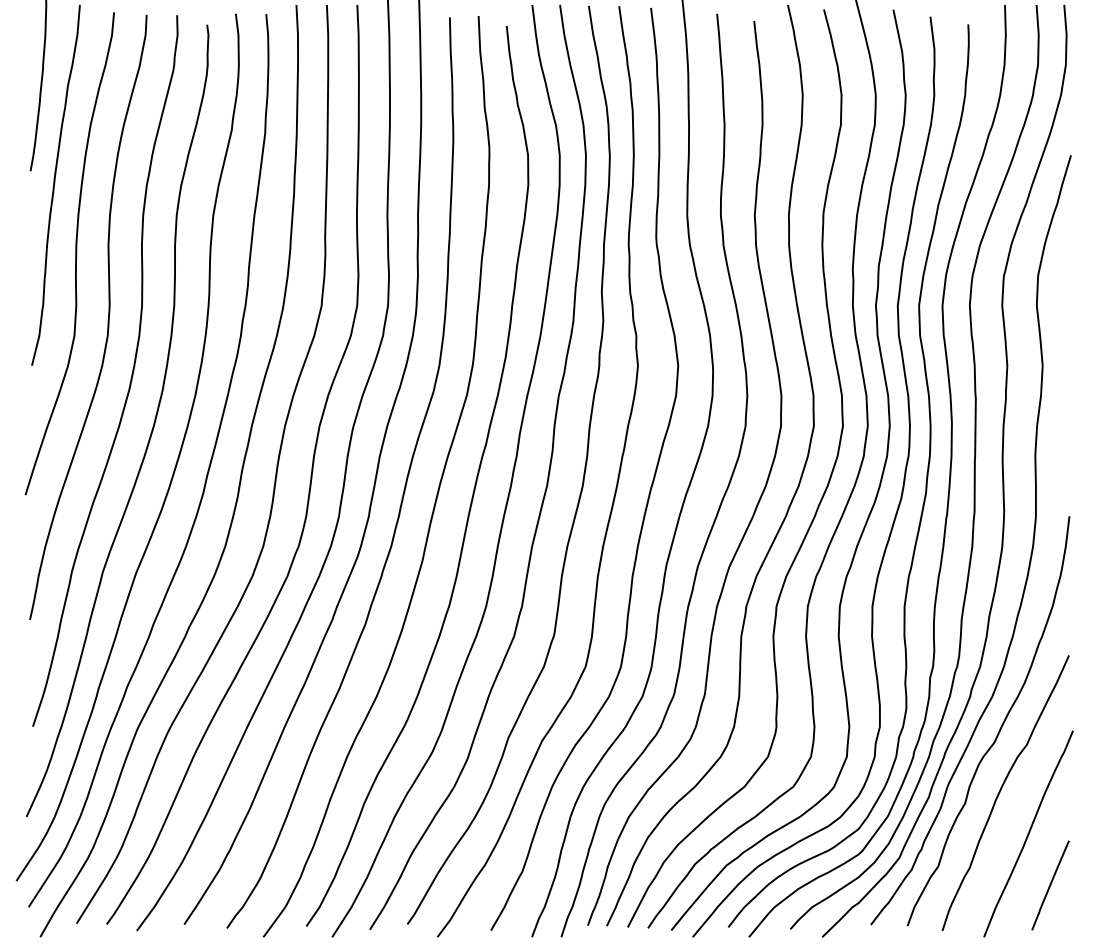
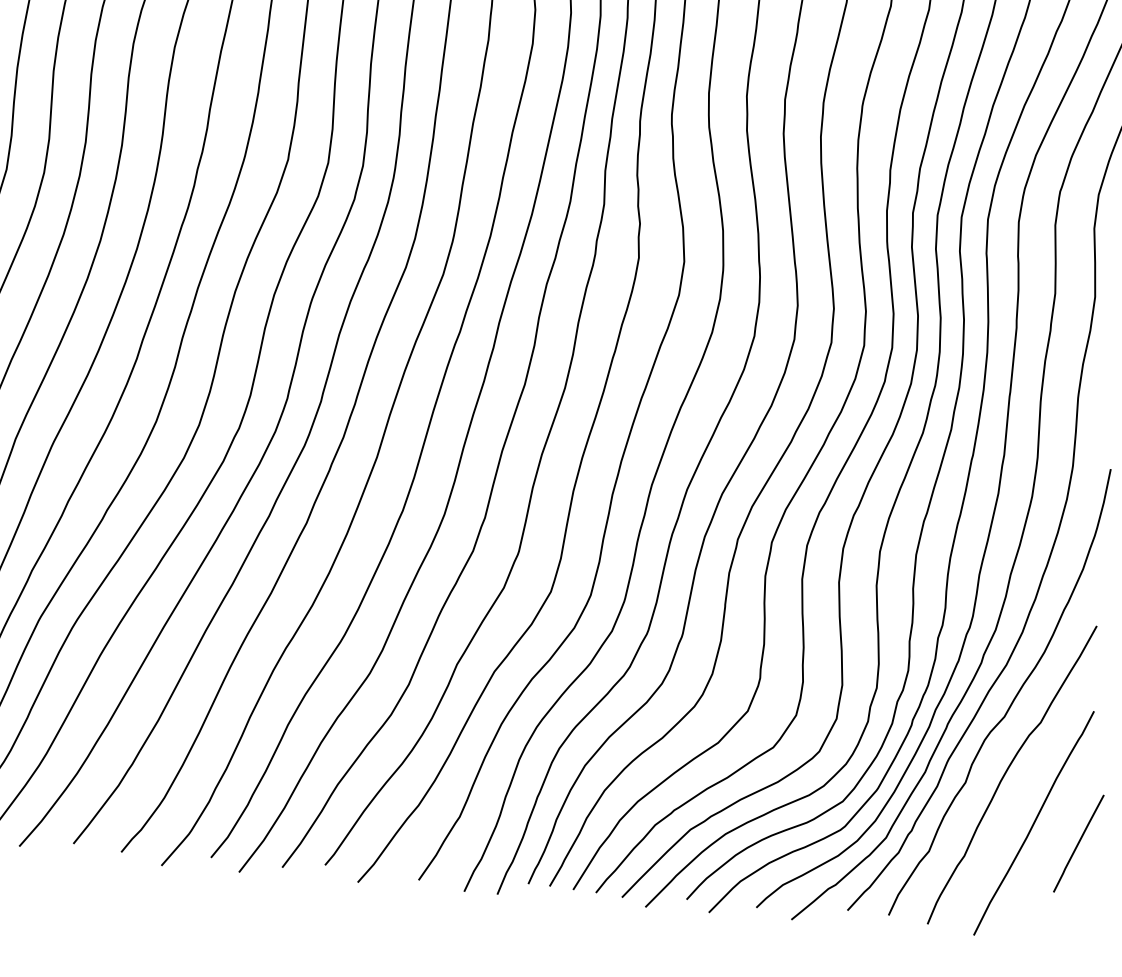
line: (1050, 885) -> (1078, 843), moved

